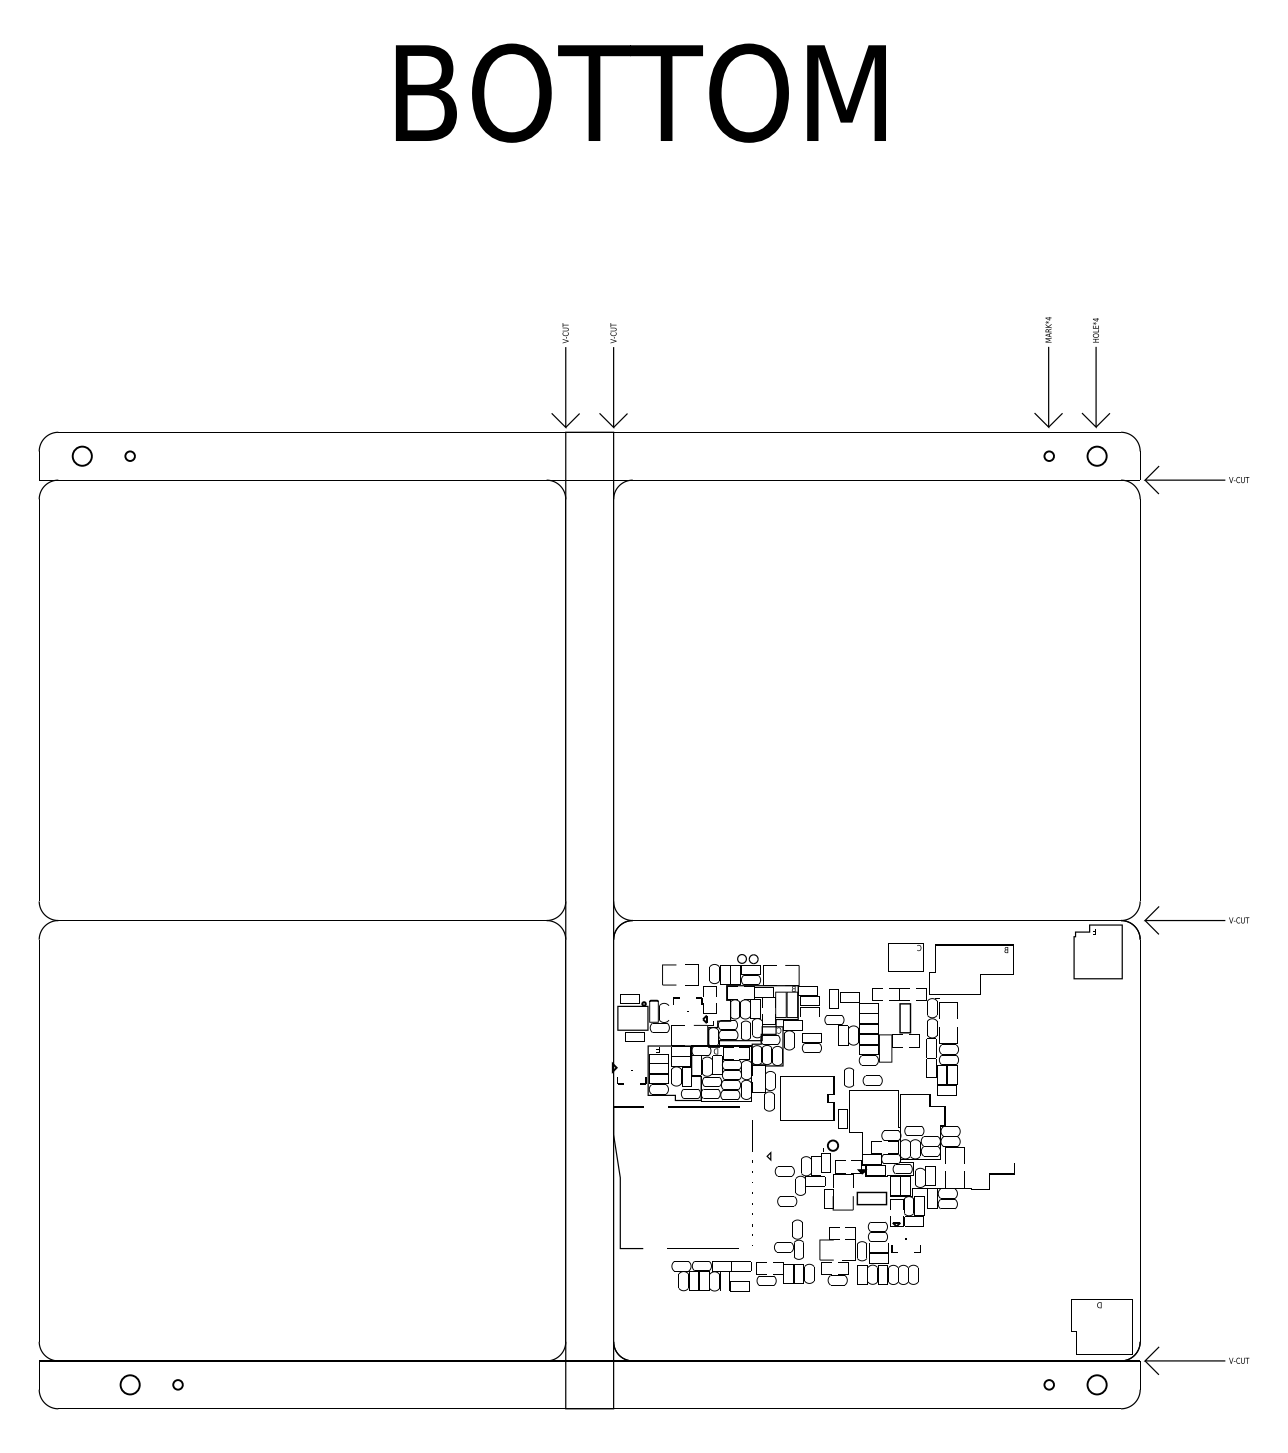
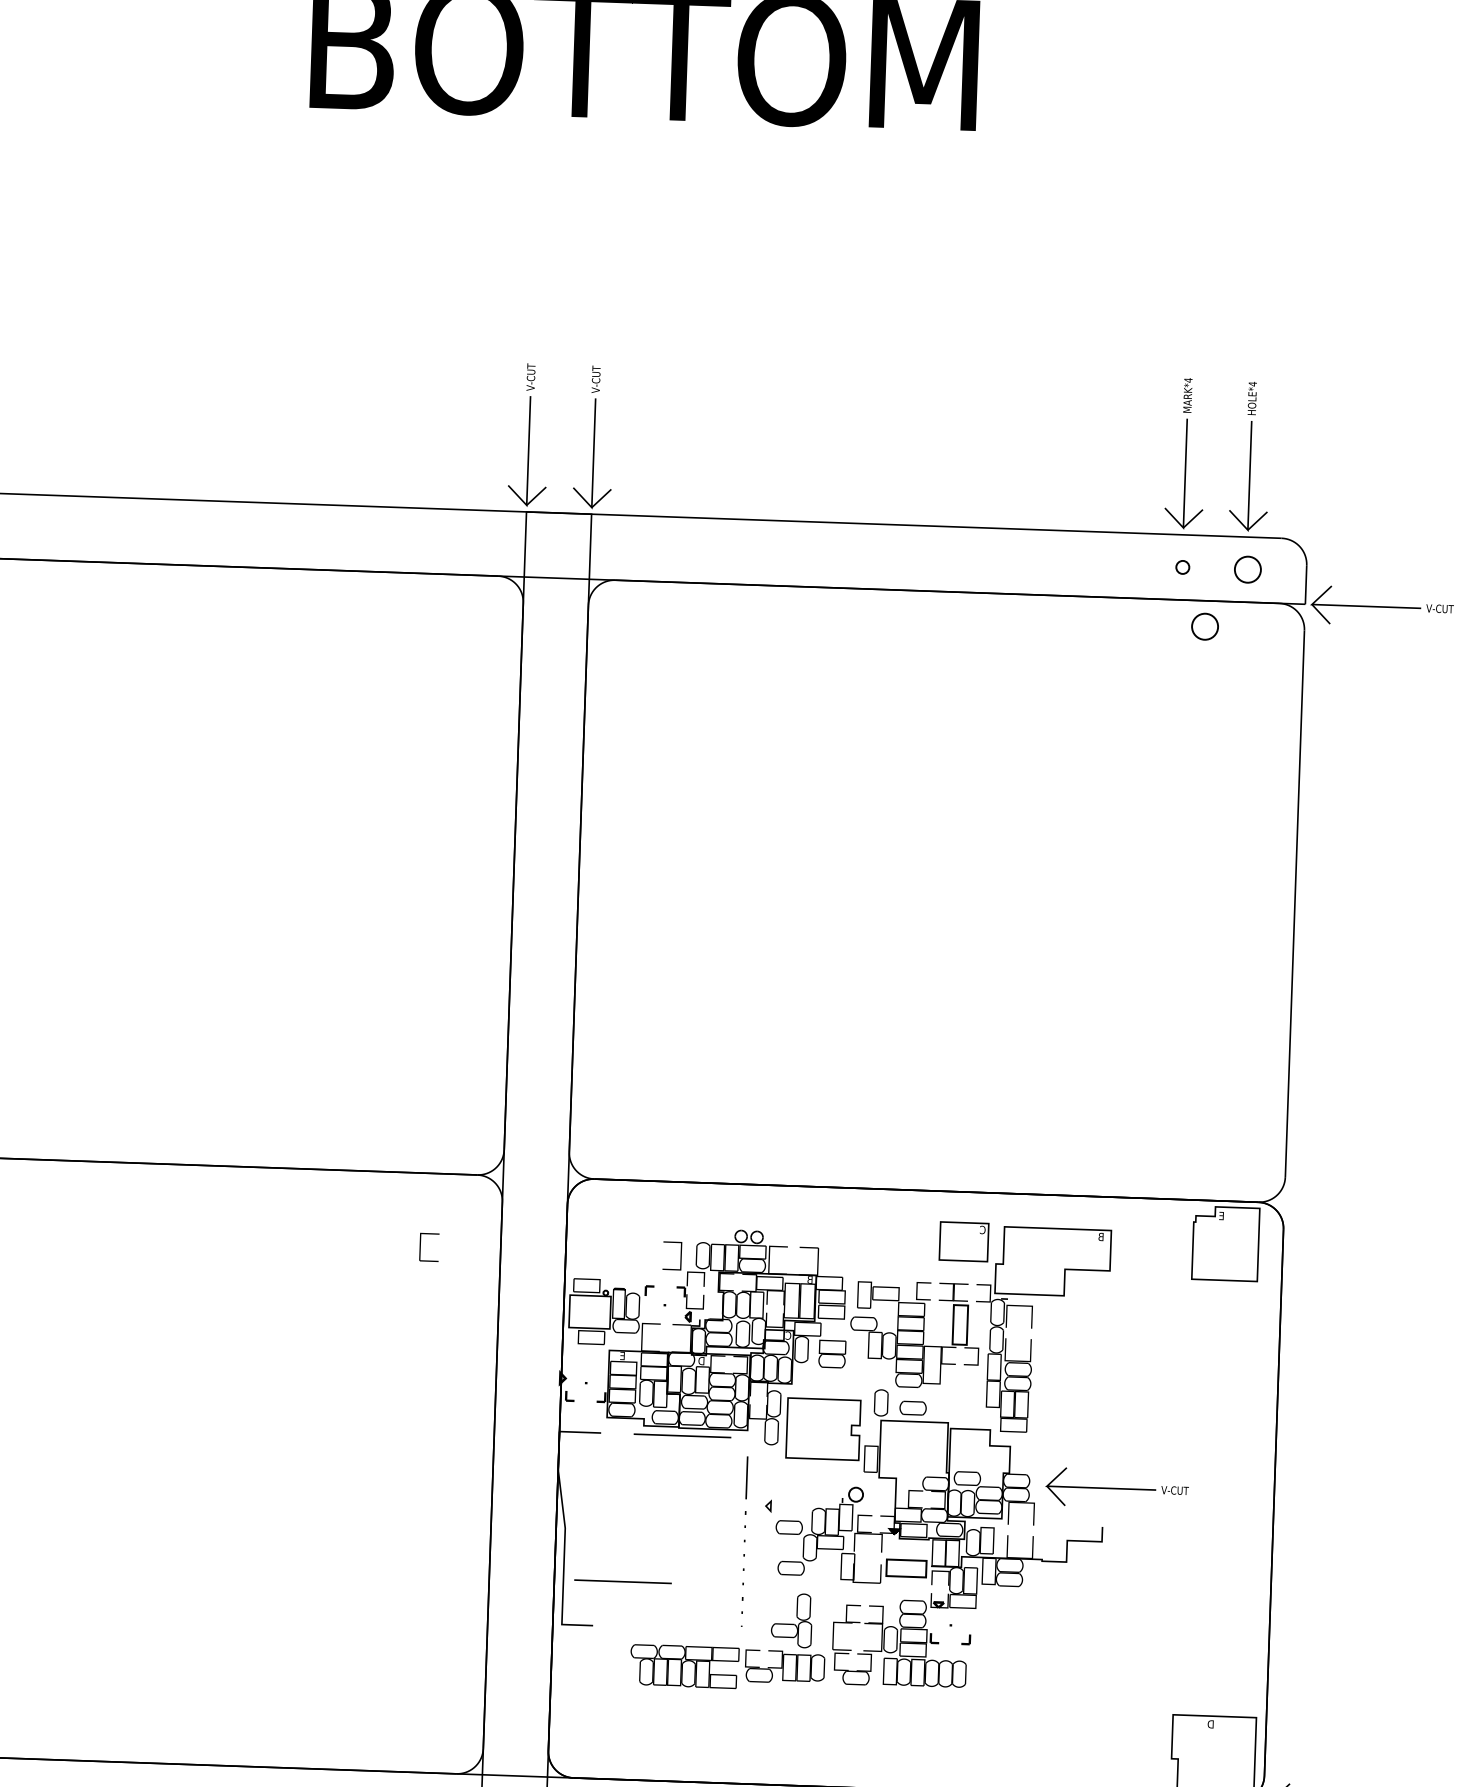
part: (1066, 498) -> (1204, 625), added
text: (1196, 920) -> (1116, 1488), moved
line: (662, 974) -> (420, 1246), moved
line: (702, 1248) -> (622, 1581), moved

